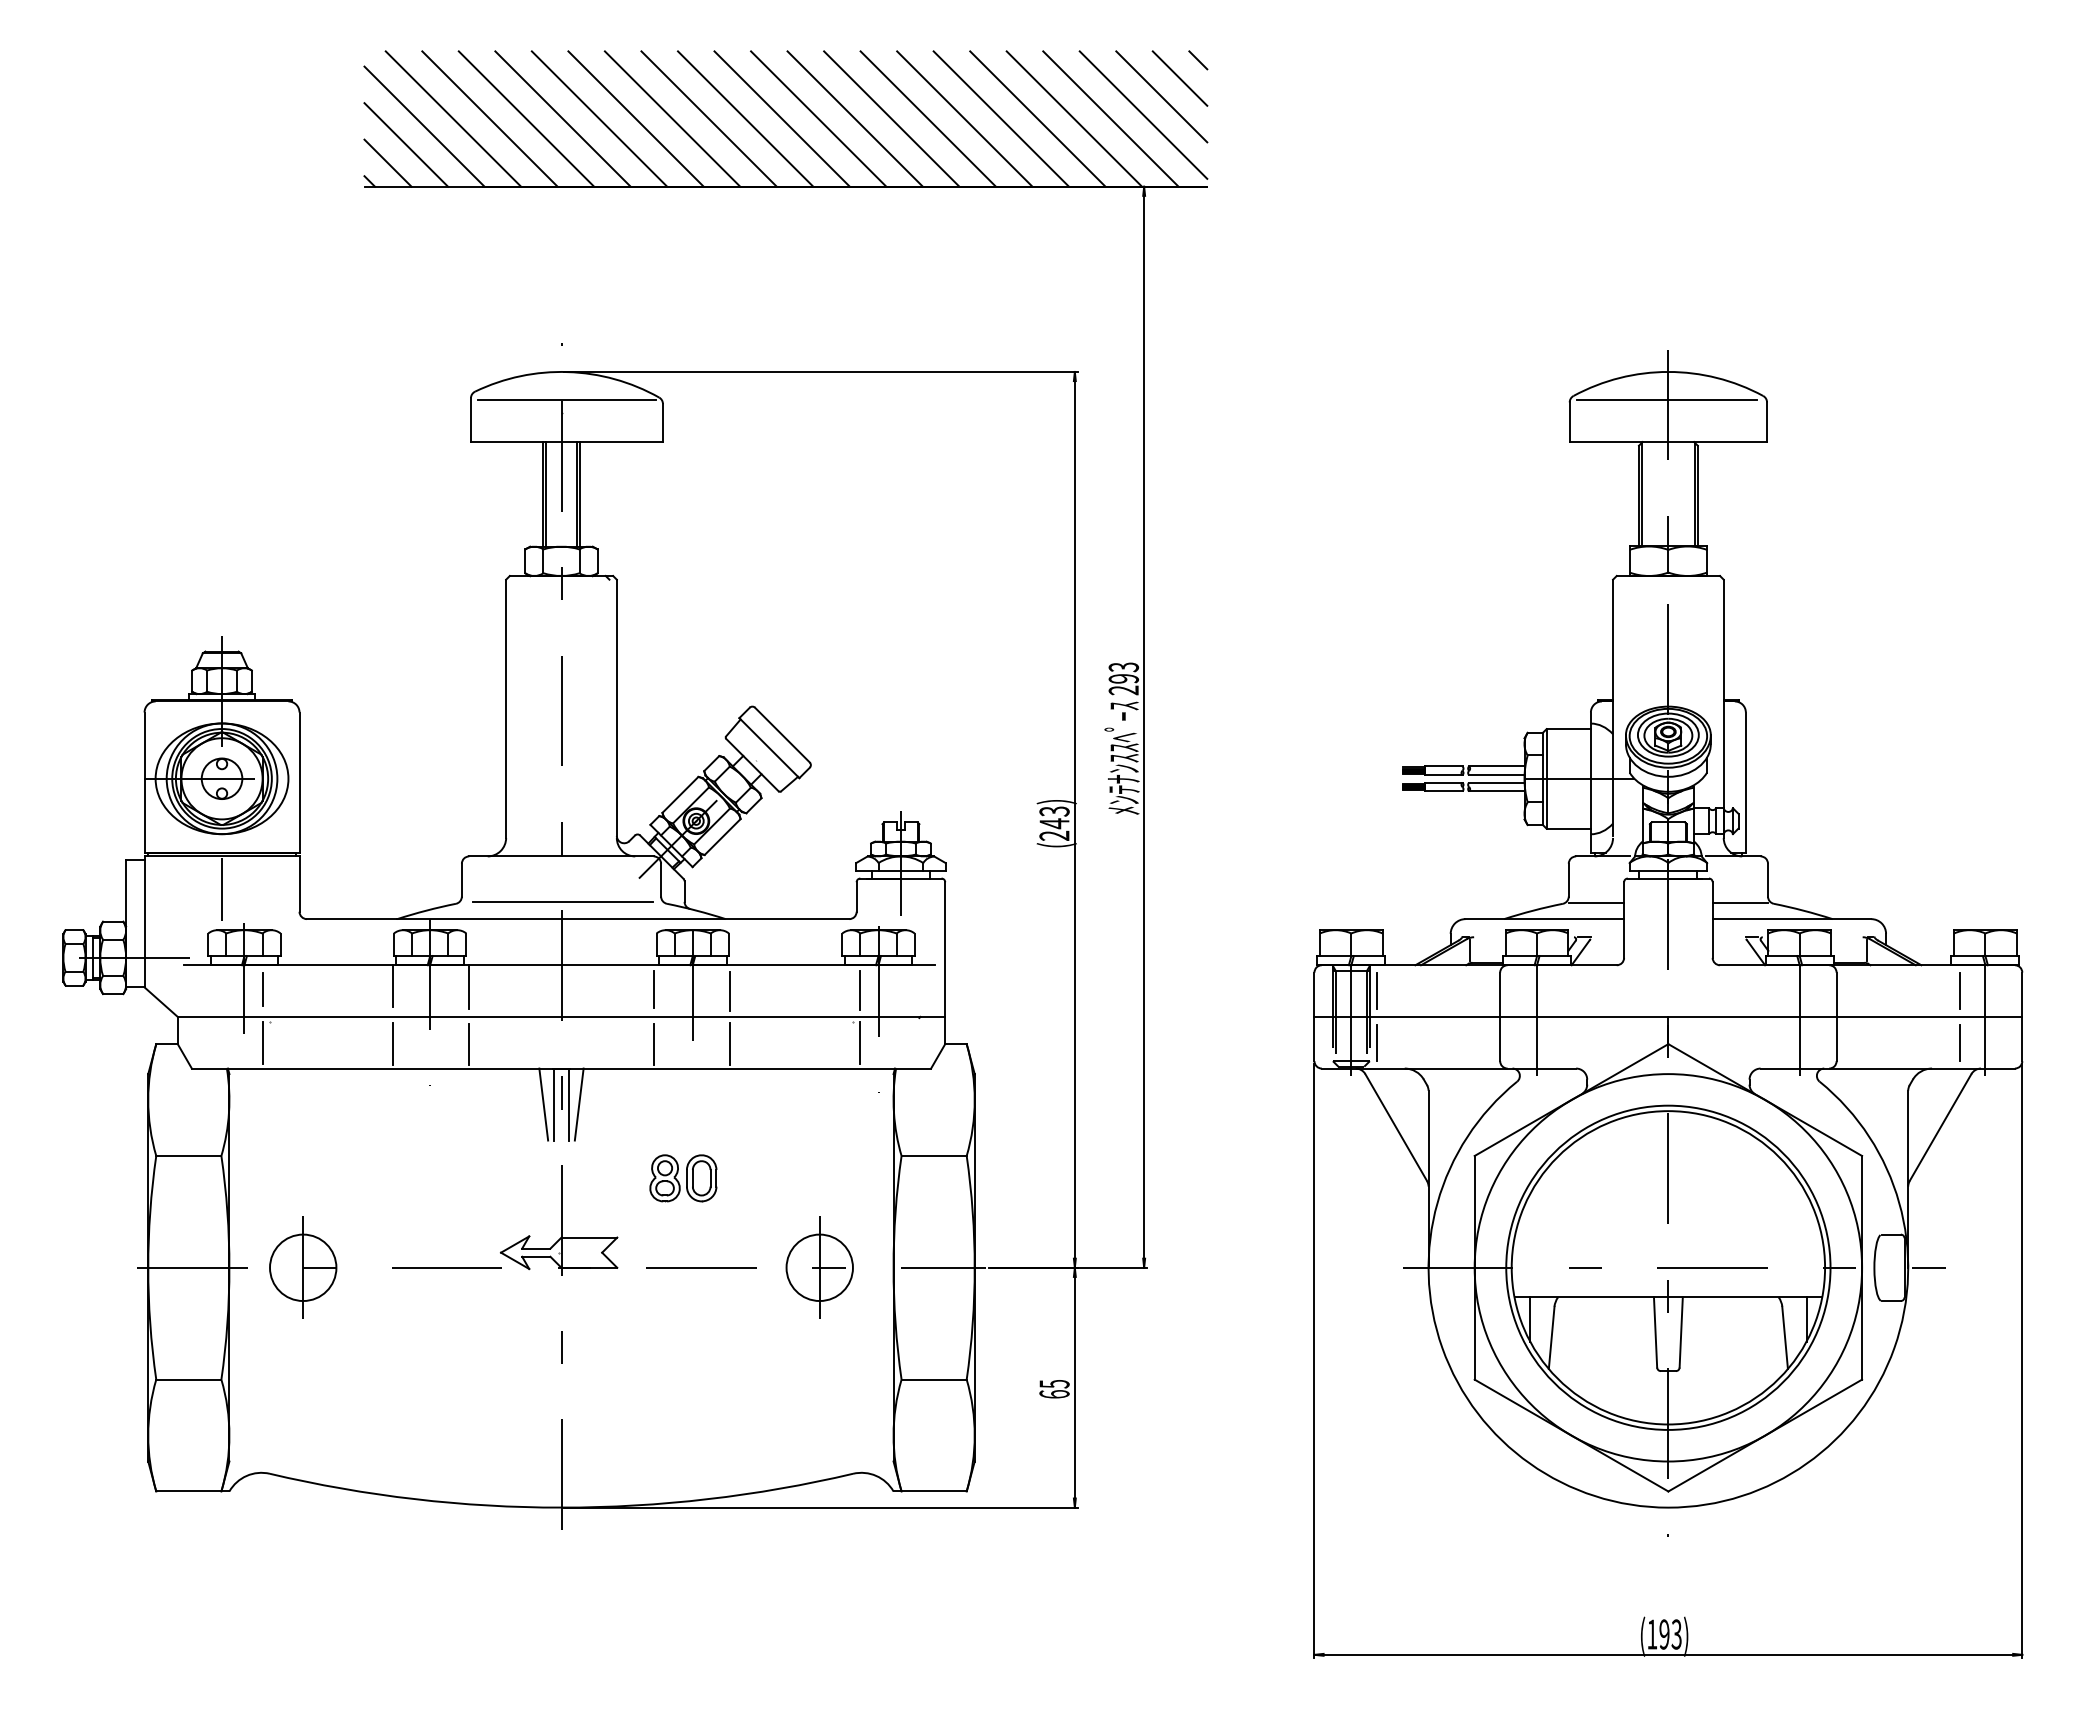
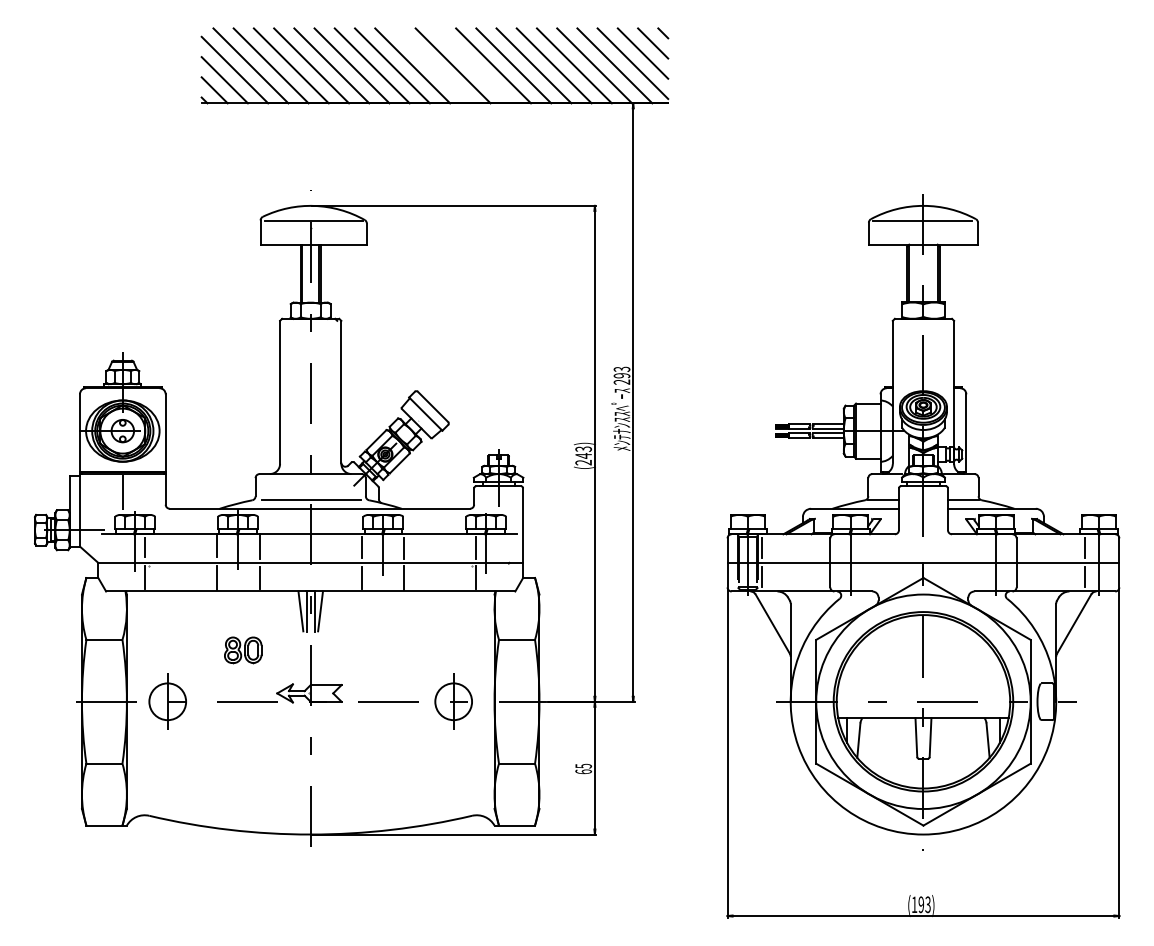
line: (781, 118) -> (432, 65), removed
line: (853, 118) -> (472, 65), removed
part: (683, 1178) -> (243, 650), moved

